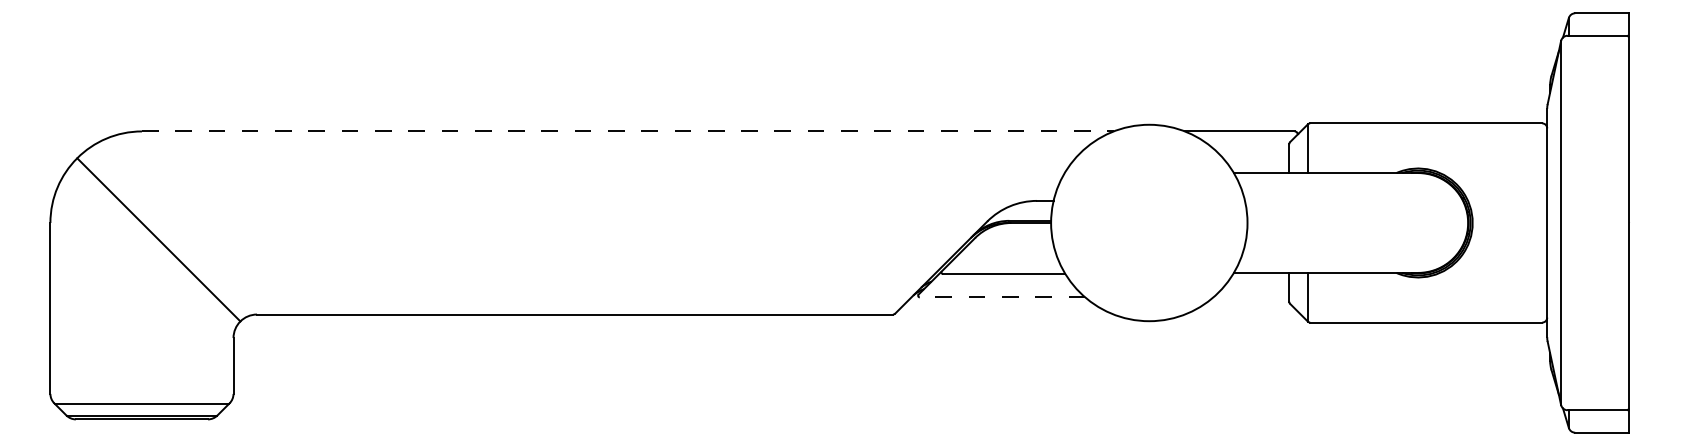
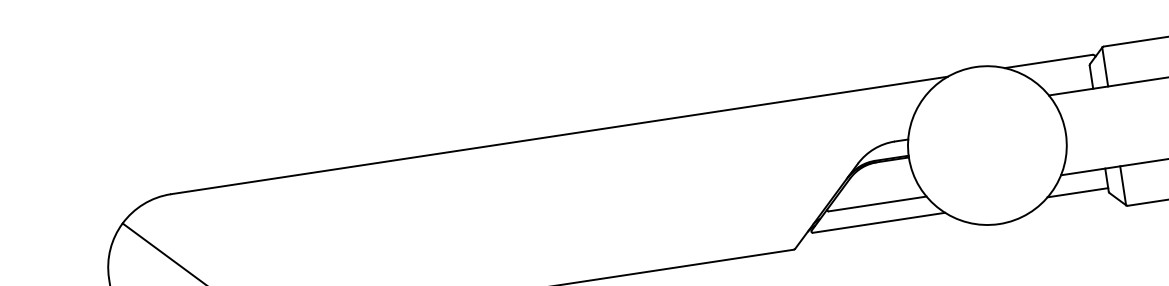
line: (627, 131) -> (559, 135), dashed -> solid
line: (1002, 297) -> (879, 222), dashed -> solid
line: (1251, 297) -> (1078, 192), added

